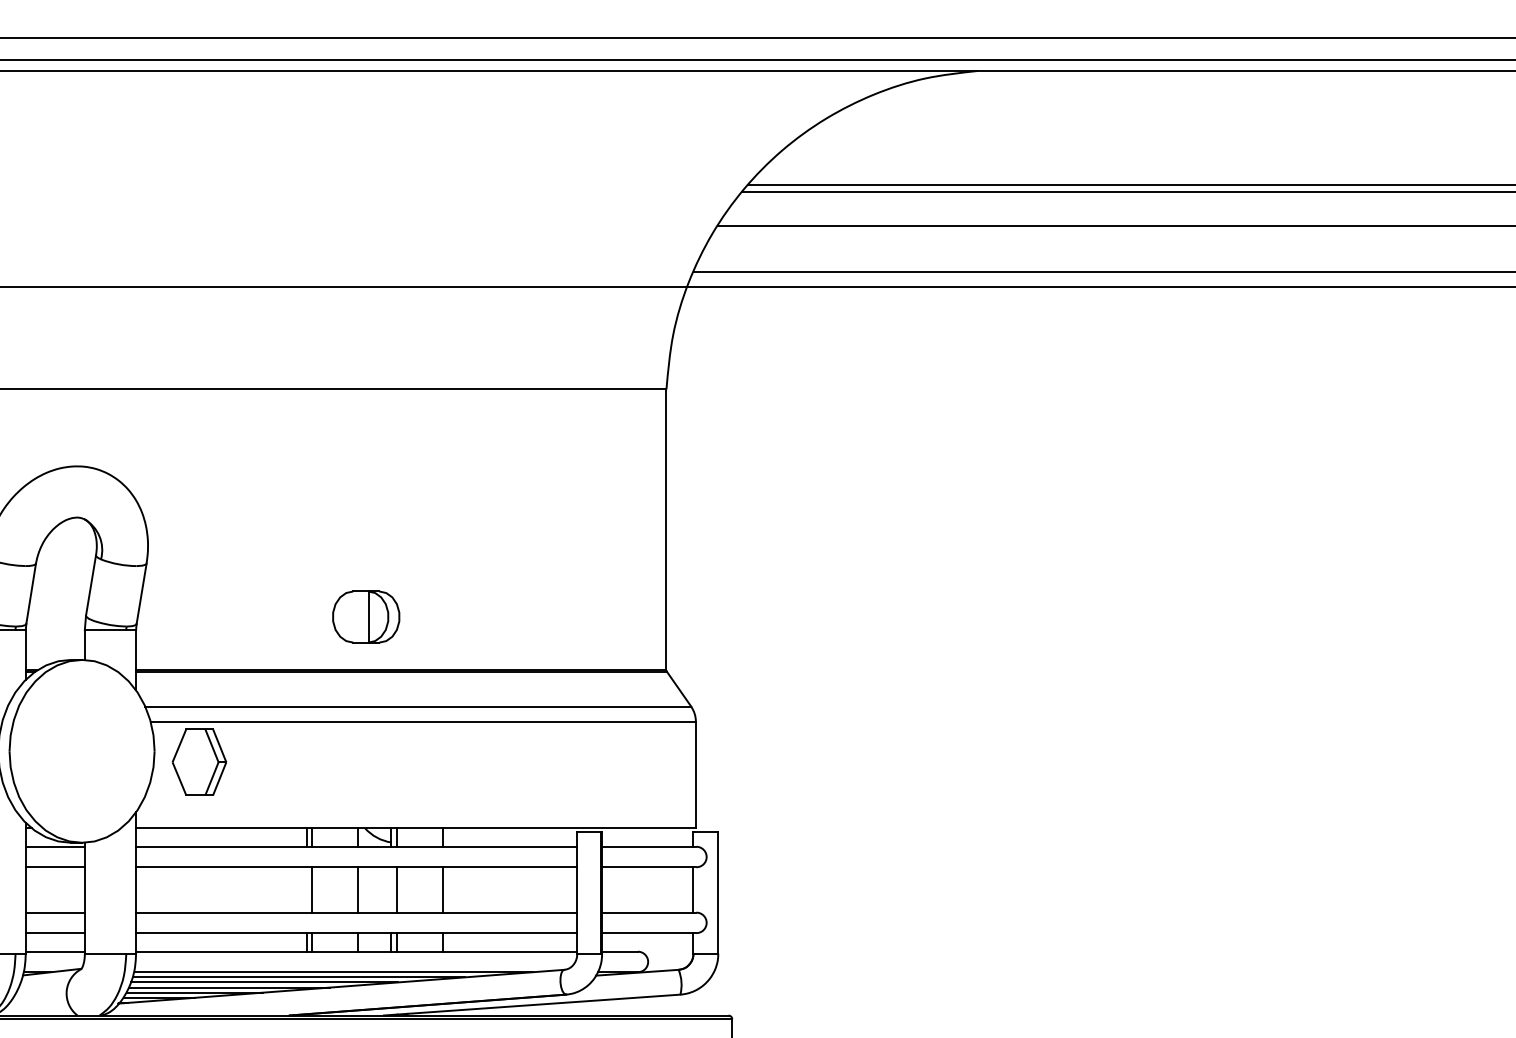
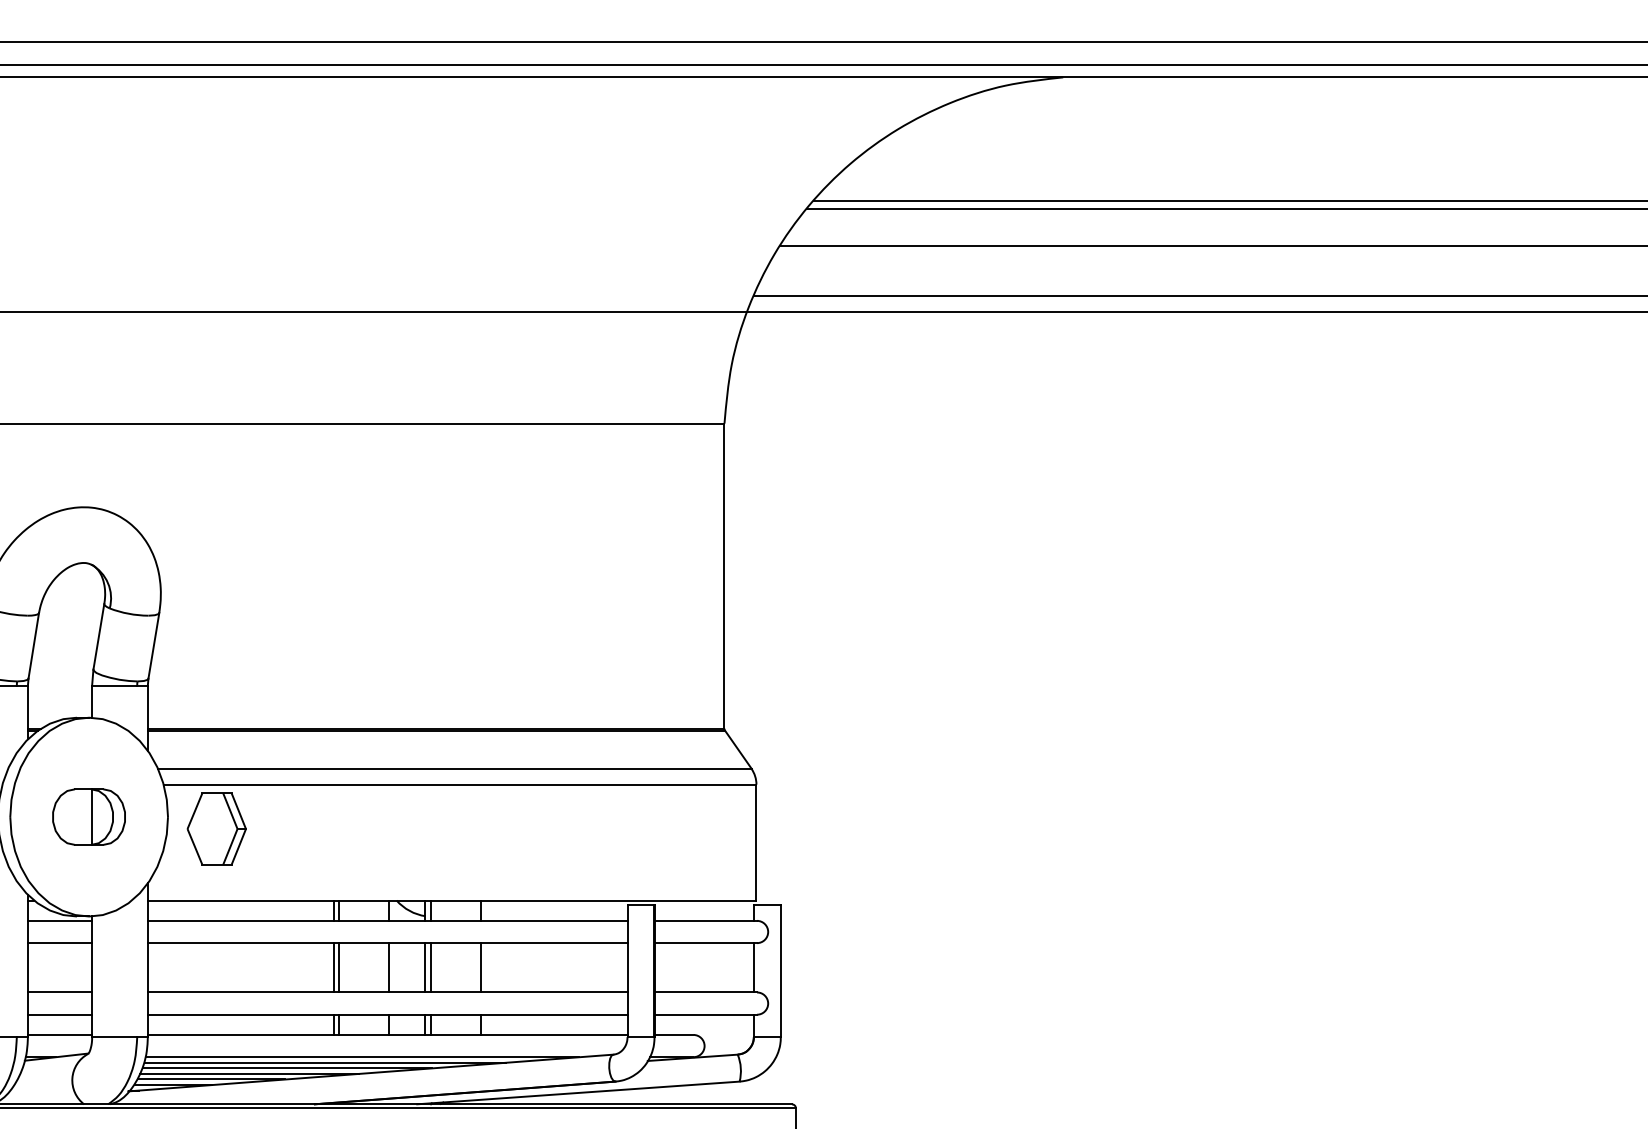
part: (365, 616) -> (88, 816), moved
line: (306, 889) -> (333, 967), added
line: (391, 889) -> (425, 967), added

